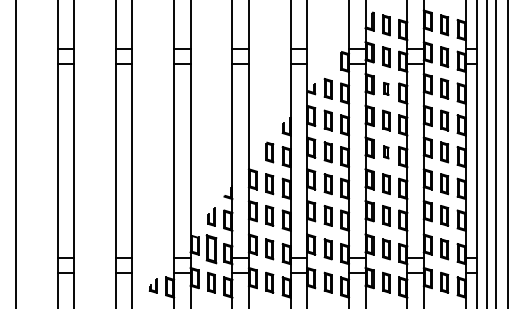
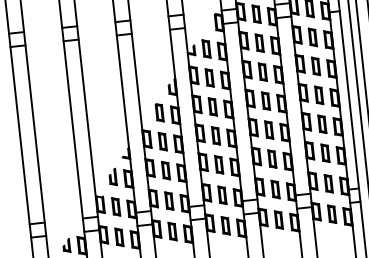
part: (386, 88) -> (259, 42), size x1.67
part: (386, 152) -> (266, 101), size x1.67
part: (211, 249) -> (116, 207), size x0.71

